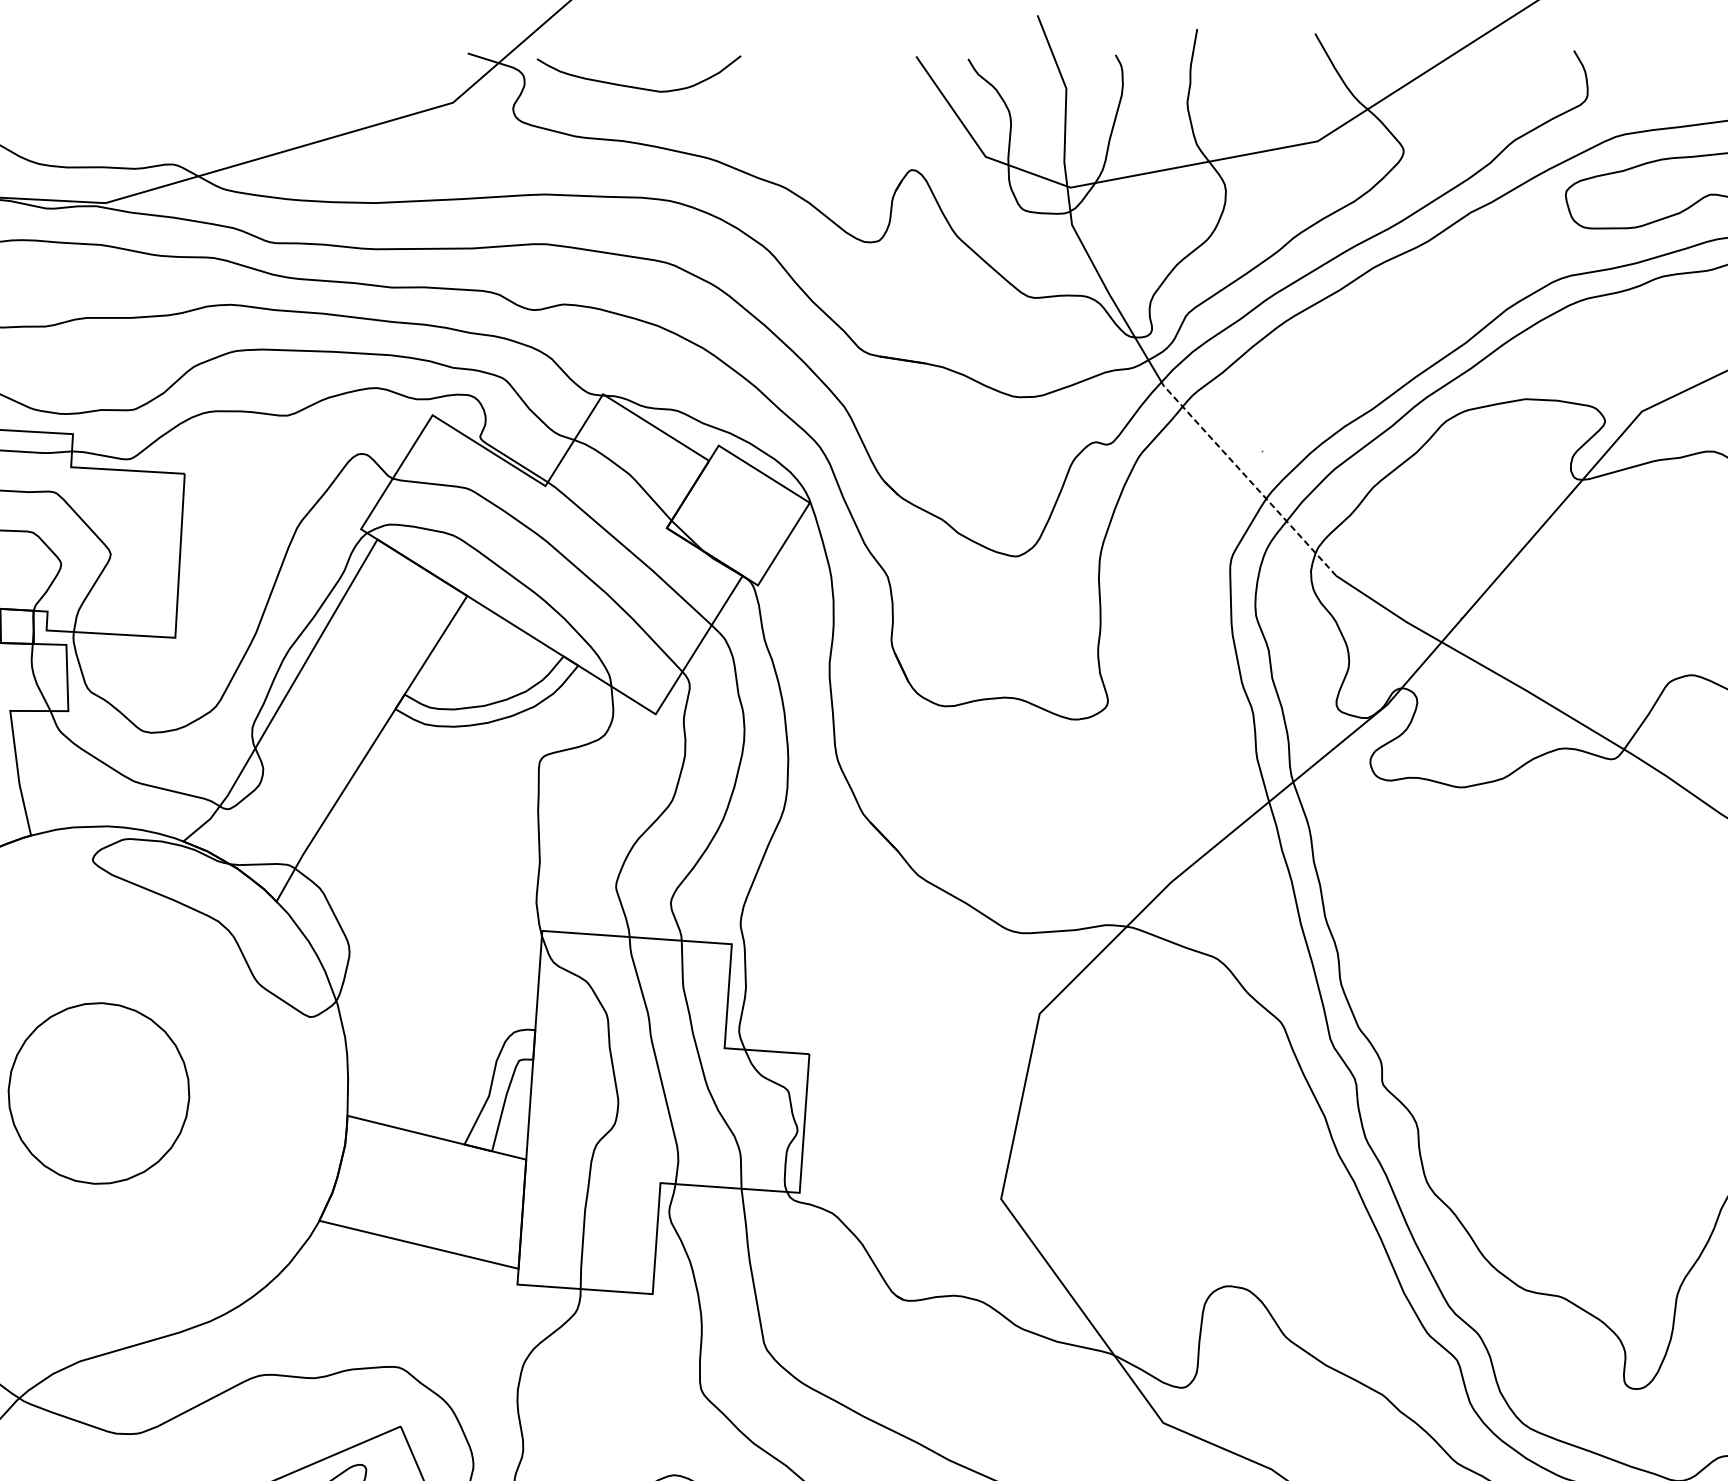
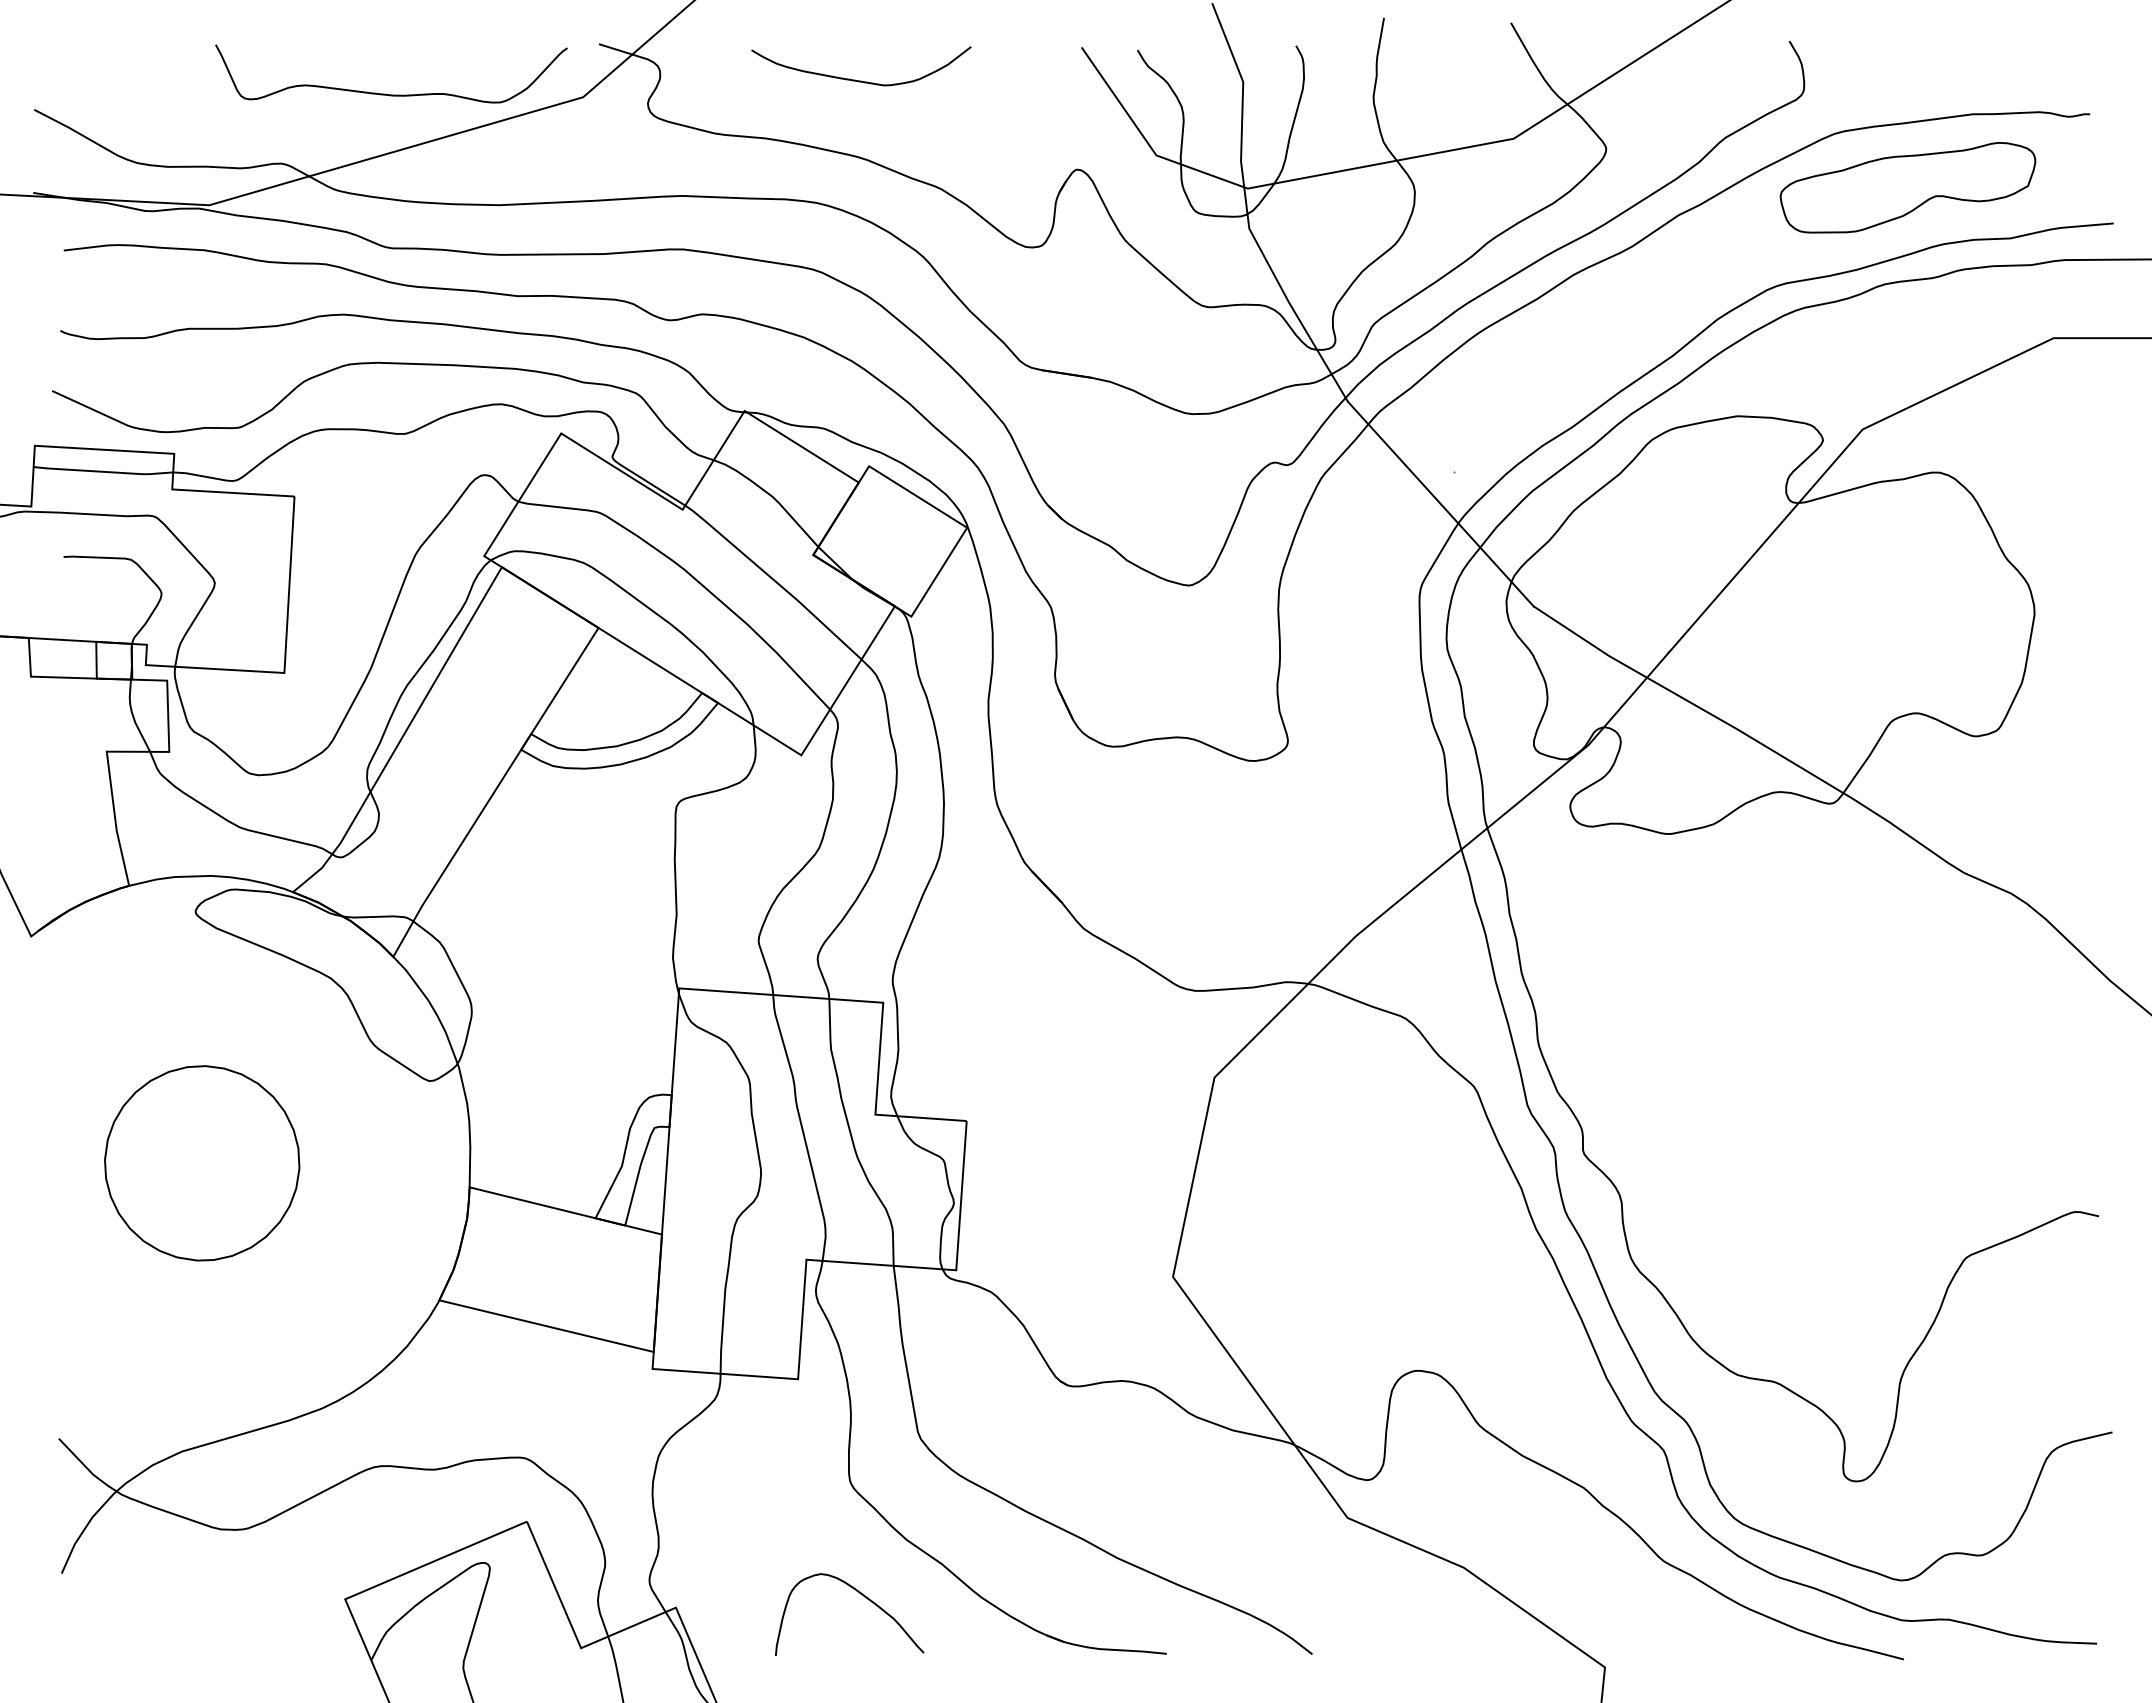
curve: (639, 87) -> (861, 80), moved
curve: (269, 99) -> (385, 93), added
line: (1249, 480) -> (1440, 503), dashed -> solid

